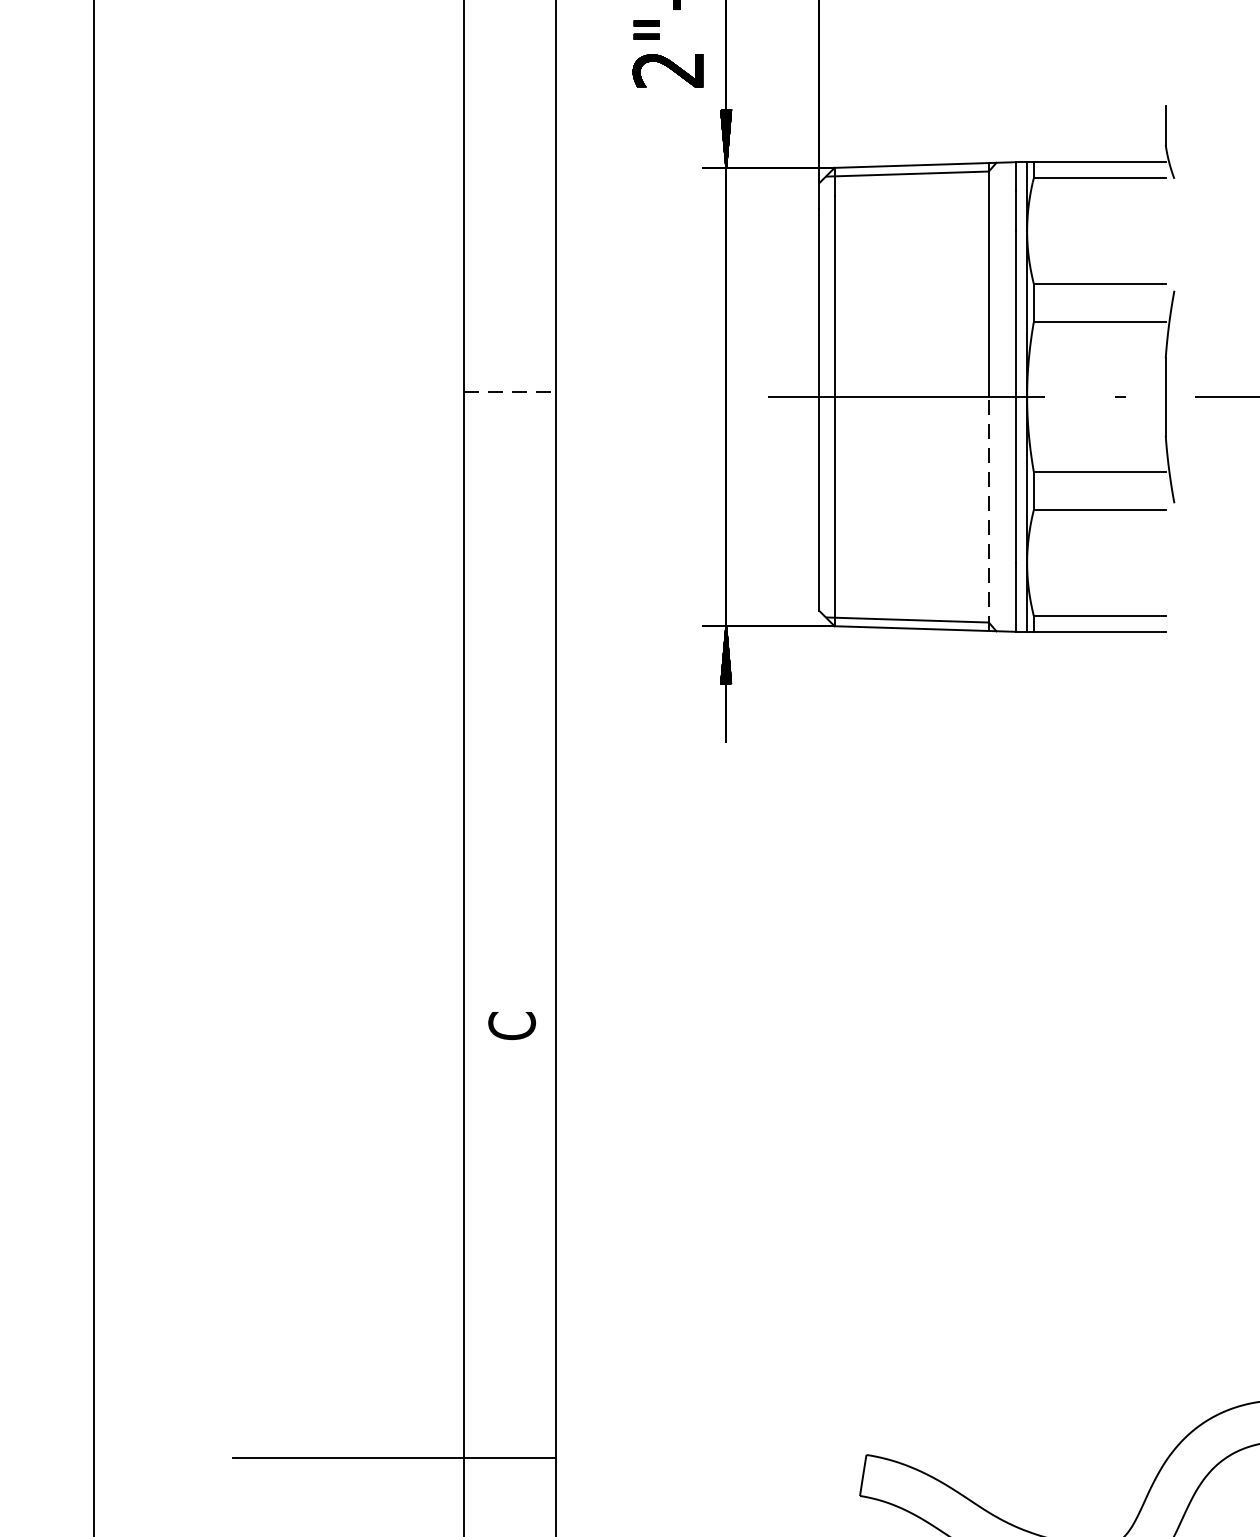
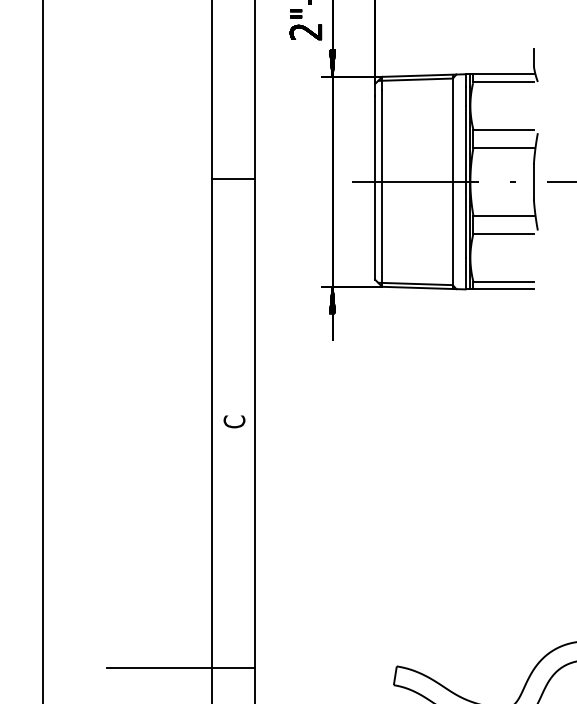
line: (512, 391) -> (234, 179), dashed -> solid
line: (988, 514) -> (452, 235), dashed -> solid
text: (512, 1025) -> (234, 421), moved

